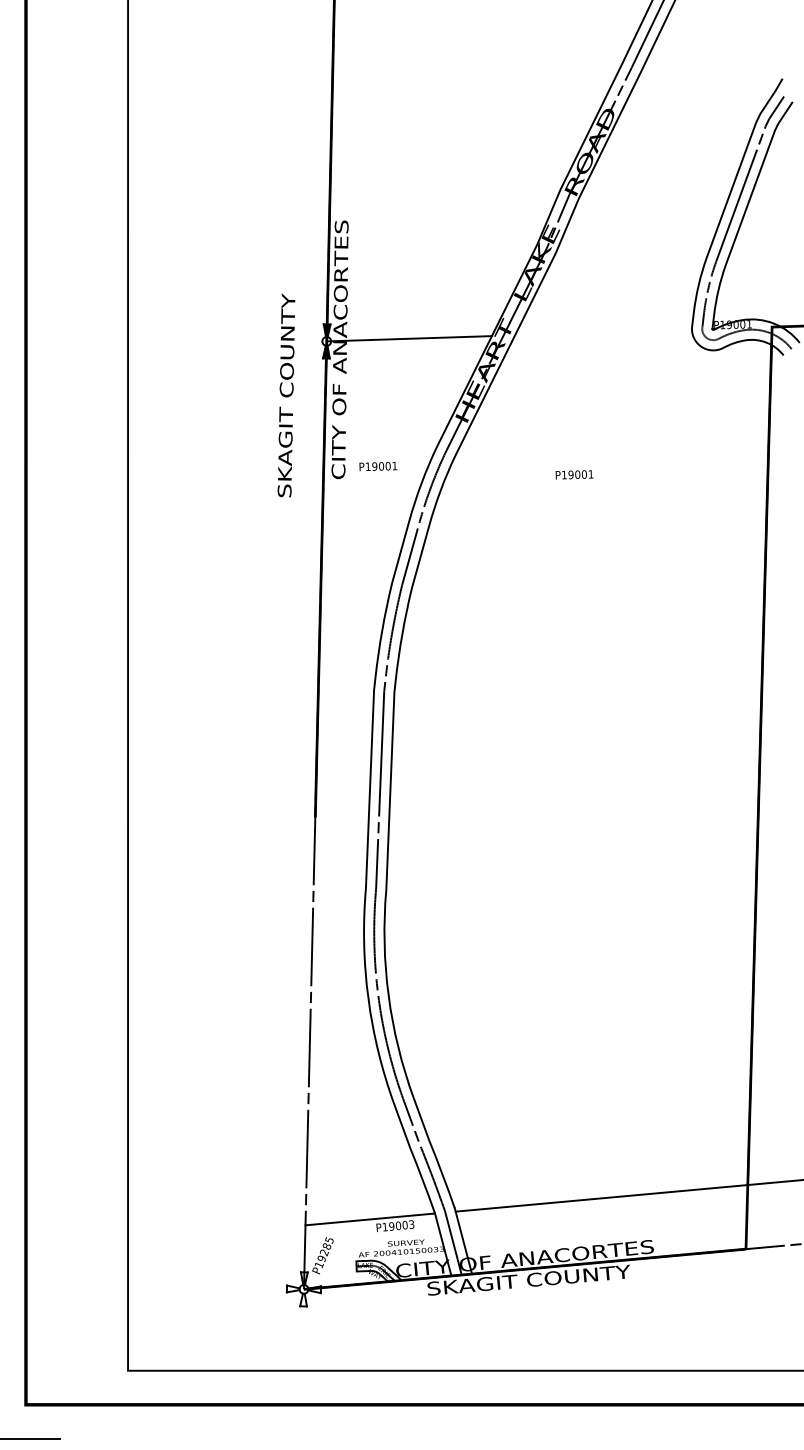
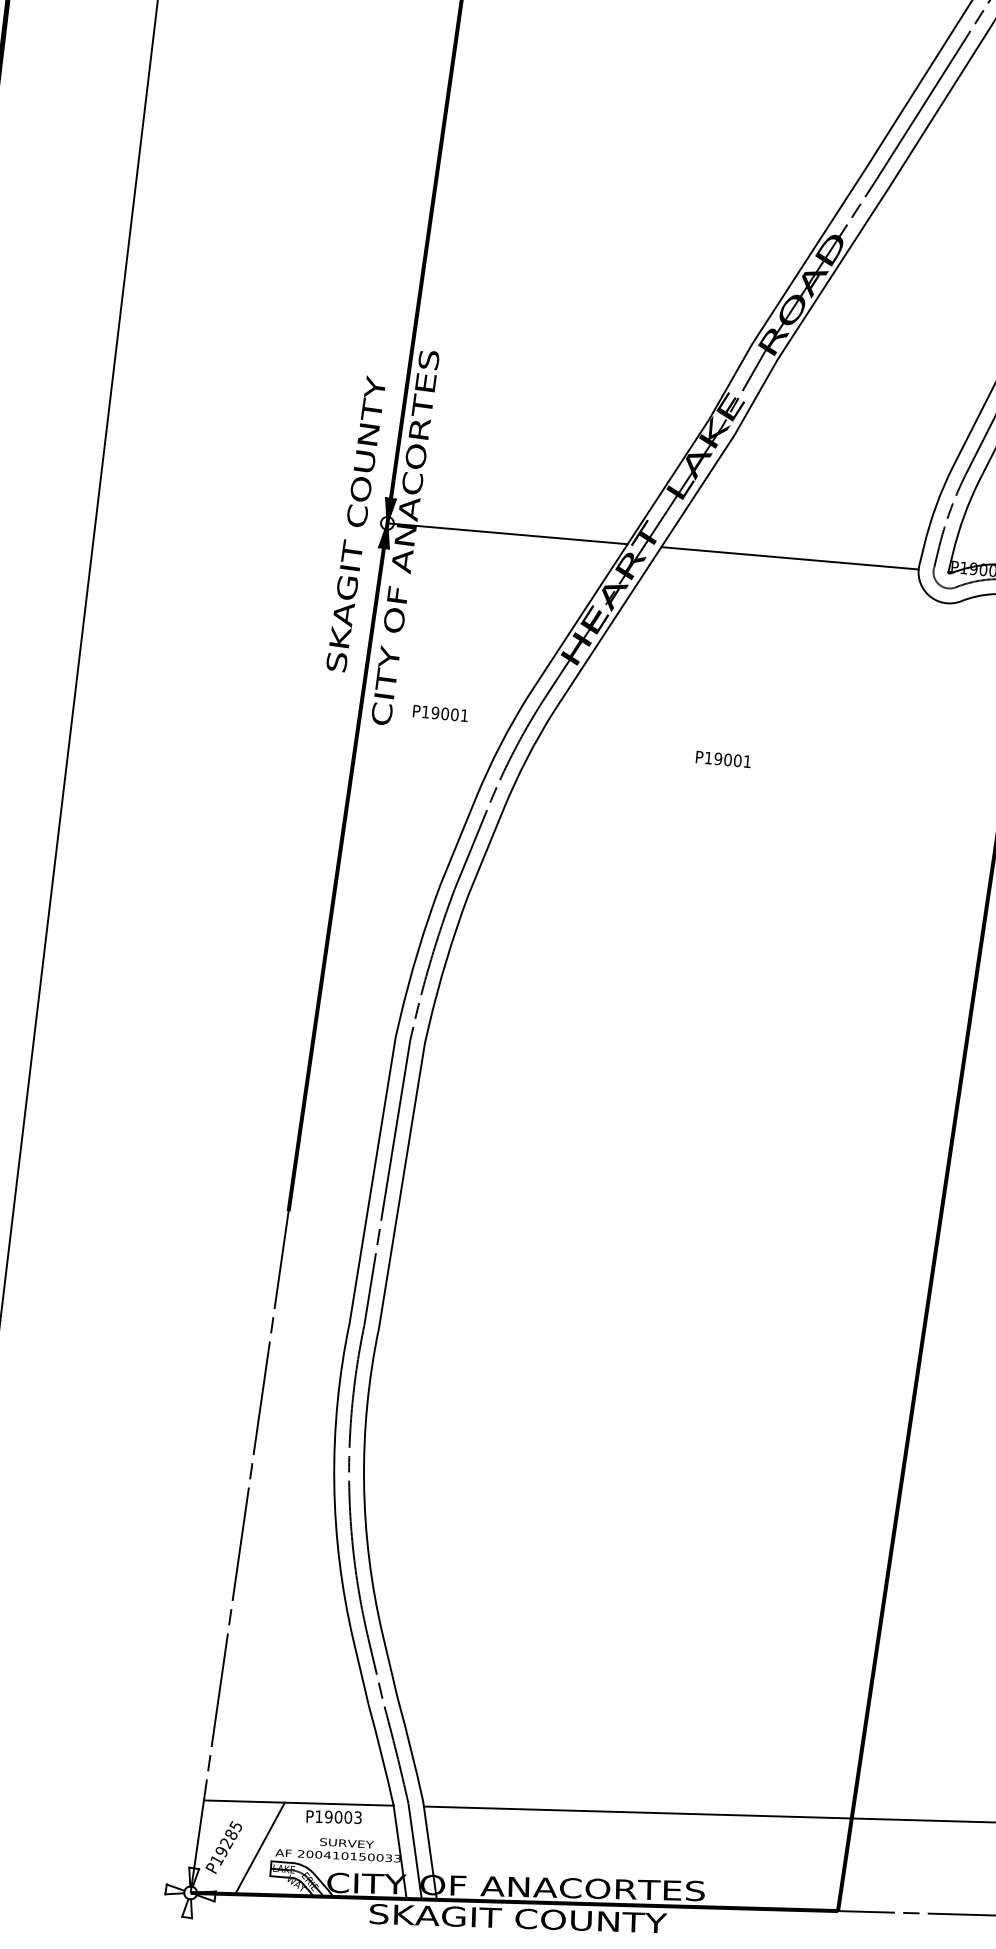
line: (603, 332) -> (789, 558), added
text: (286, 395) -> (356, 524), moved
line: (347, 1253) -> (259, 1848), added

